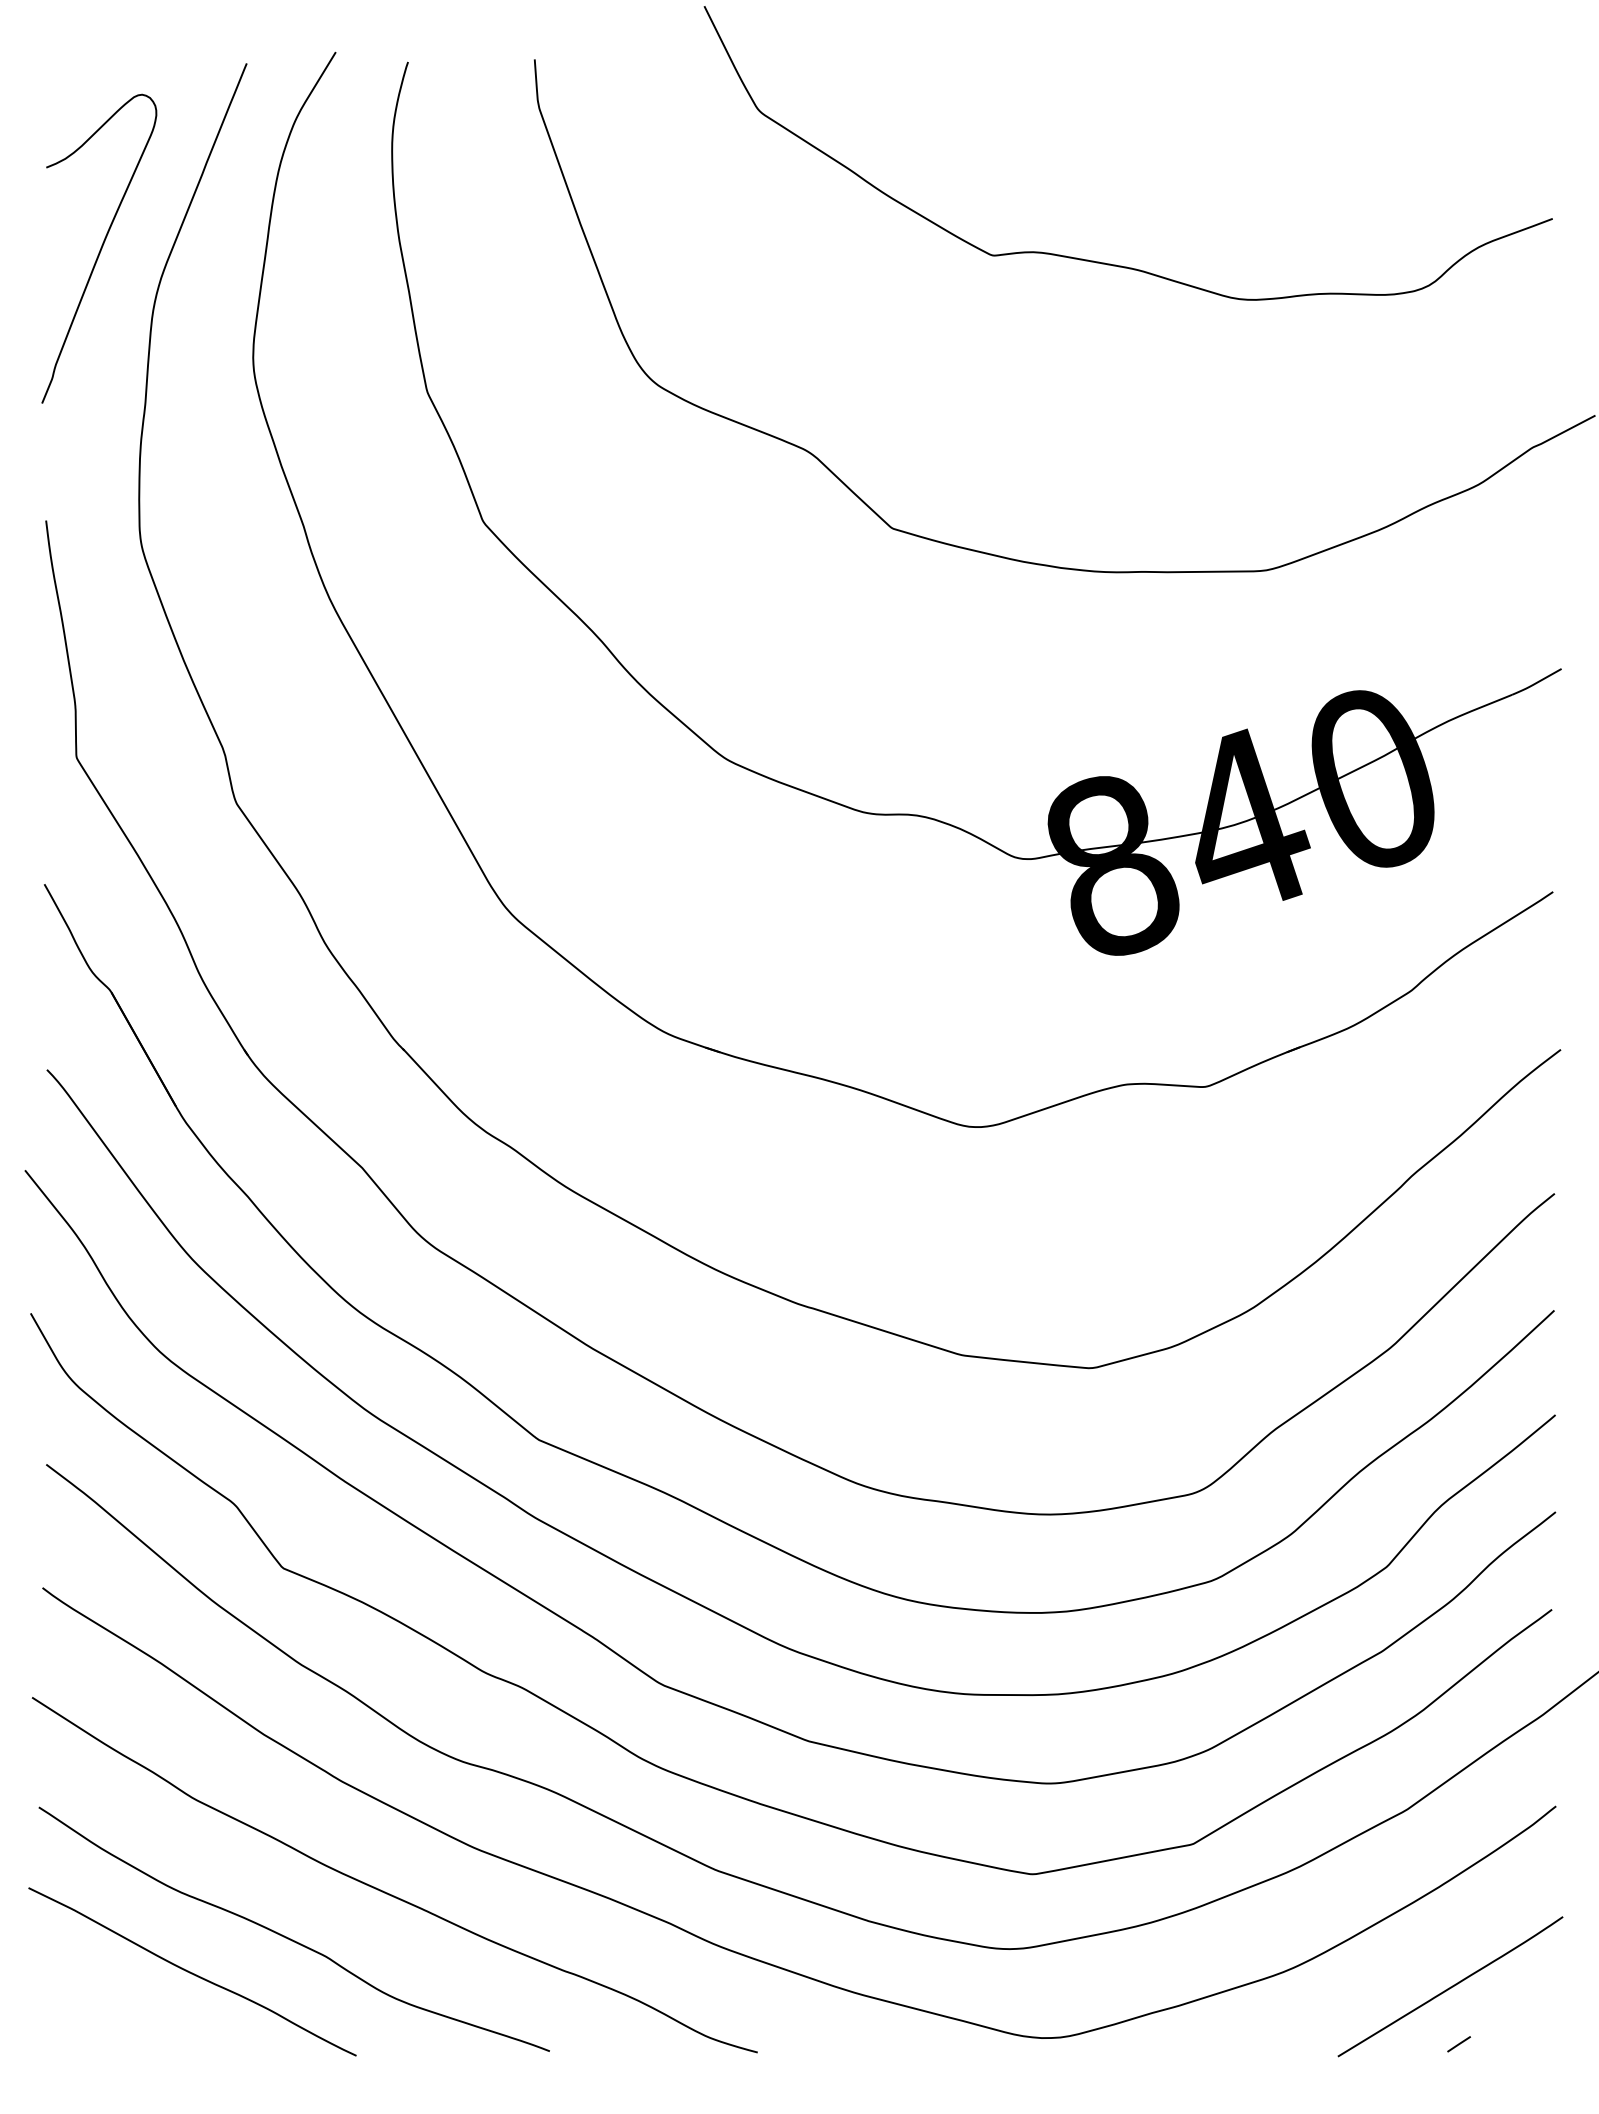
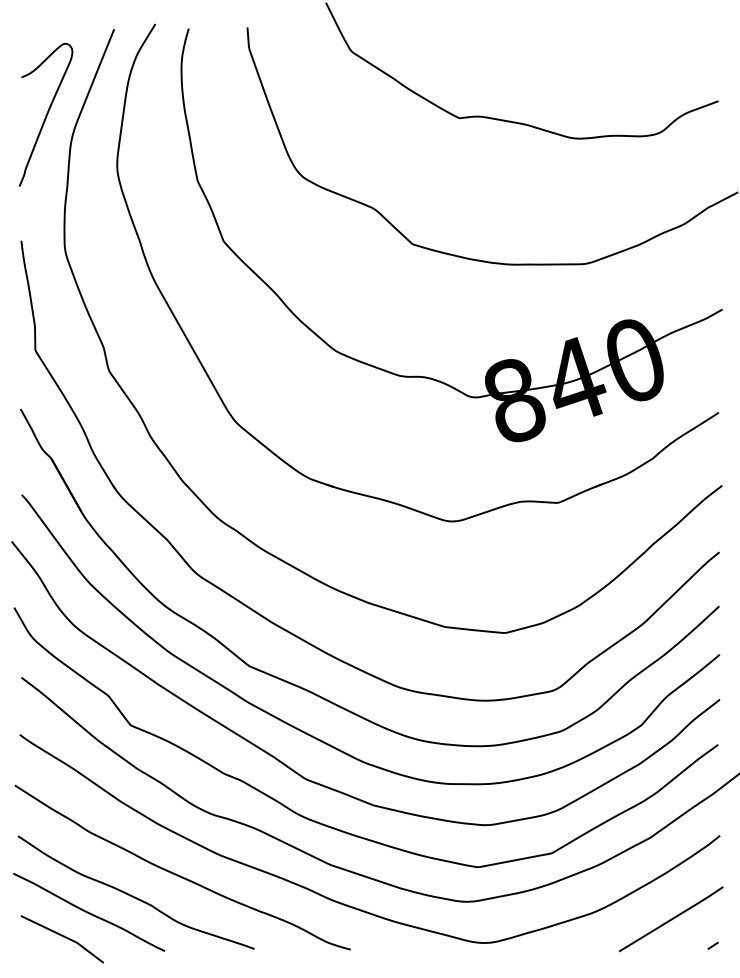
curve: (137, 2026) -> (63, 937), added
line: (1457, 2043) -> (712, 945), moved

